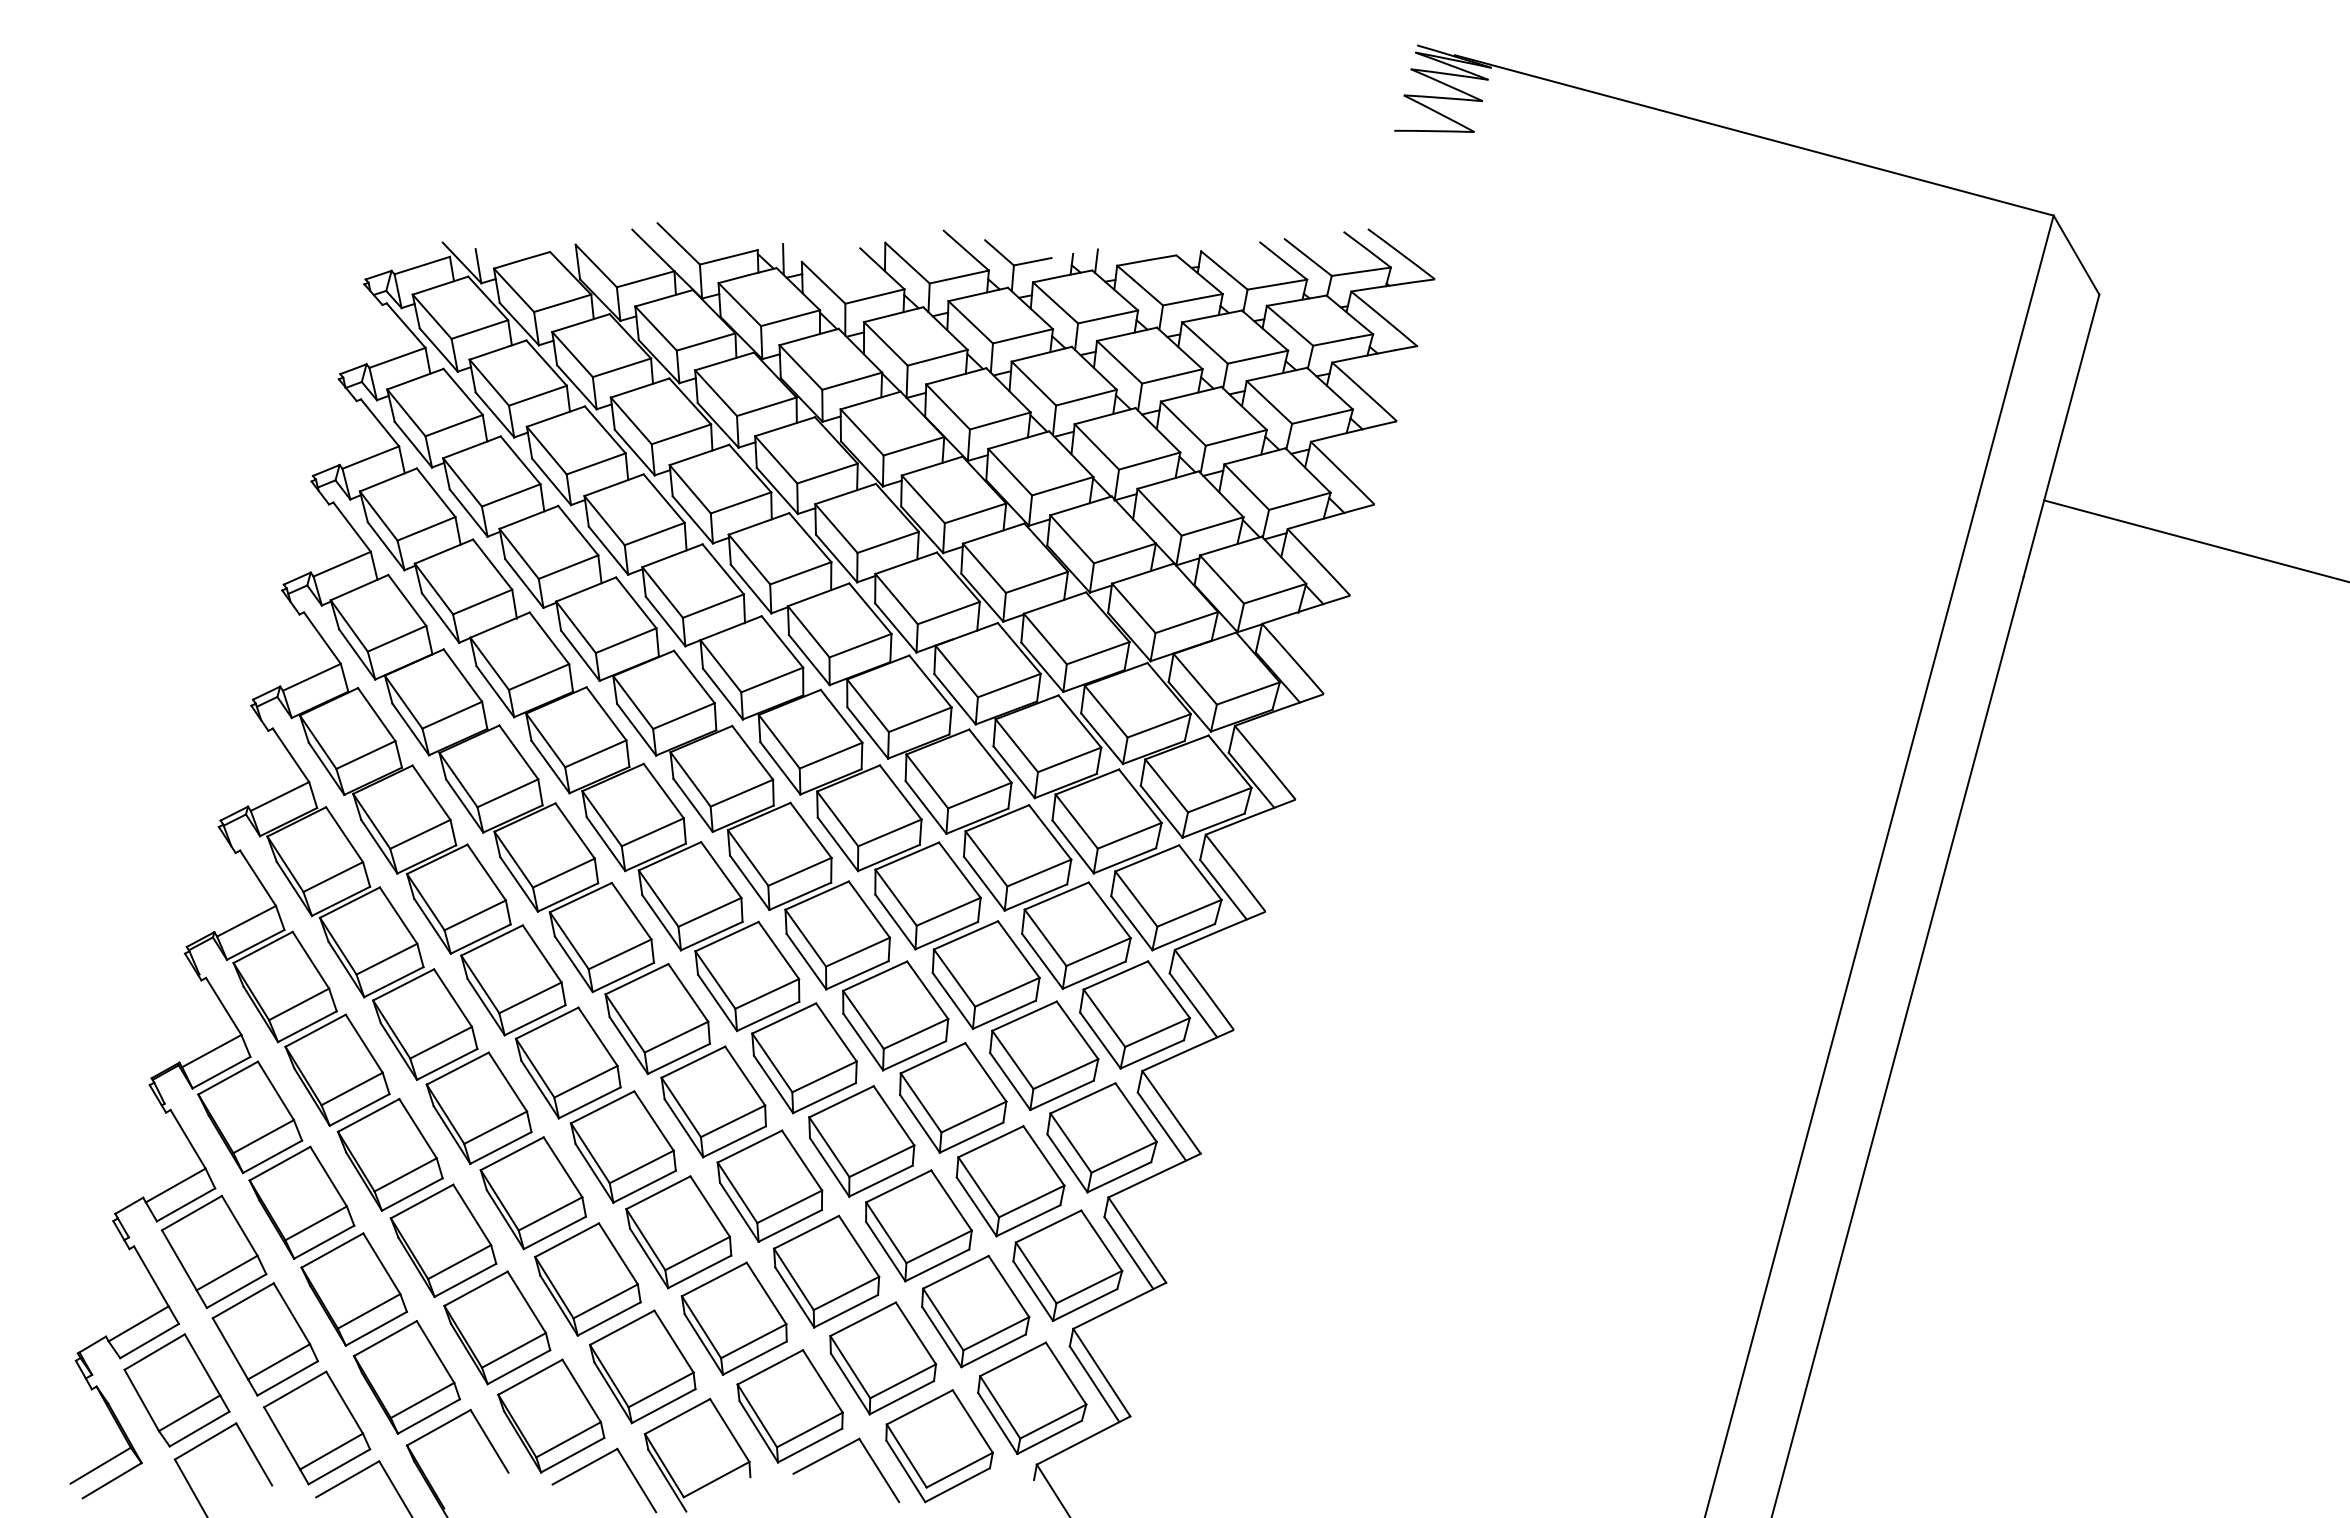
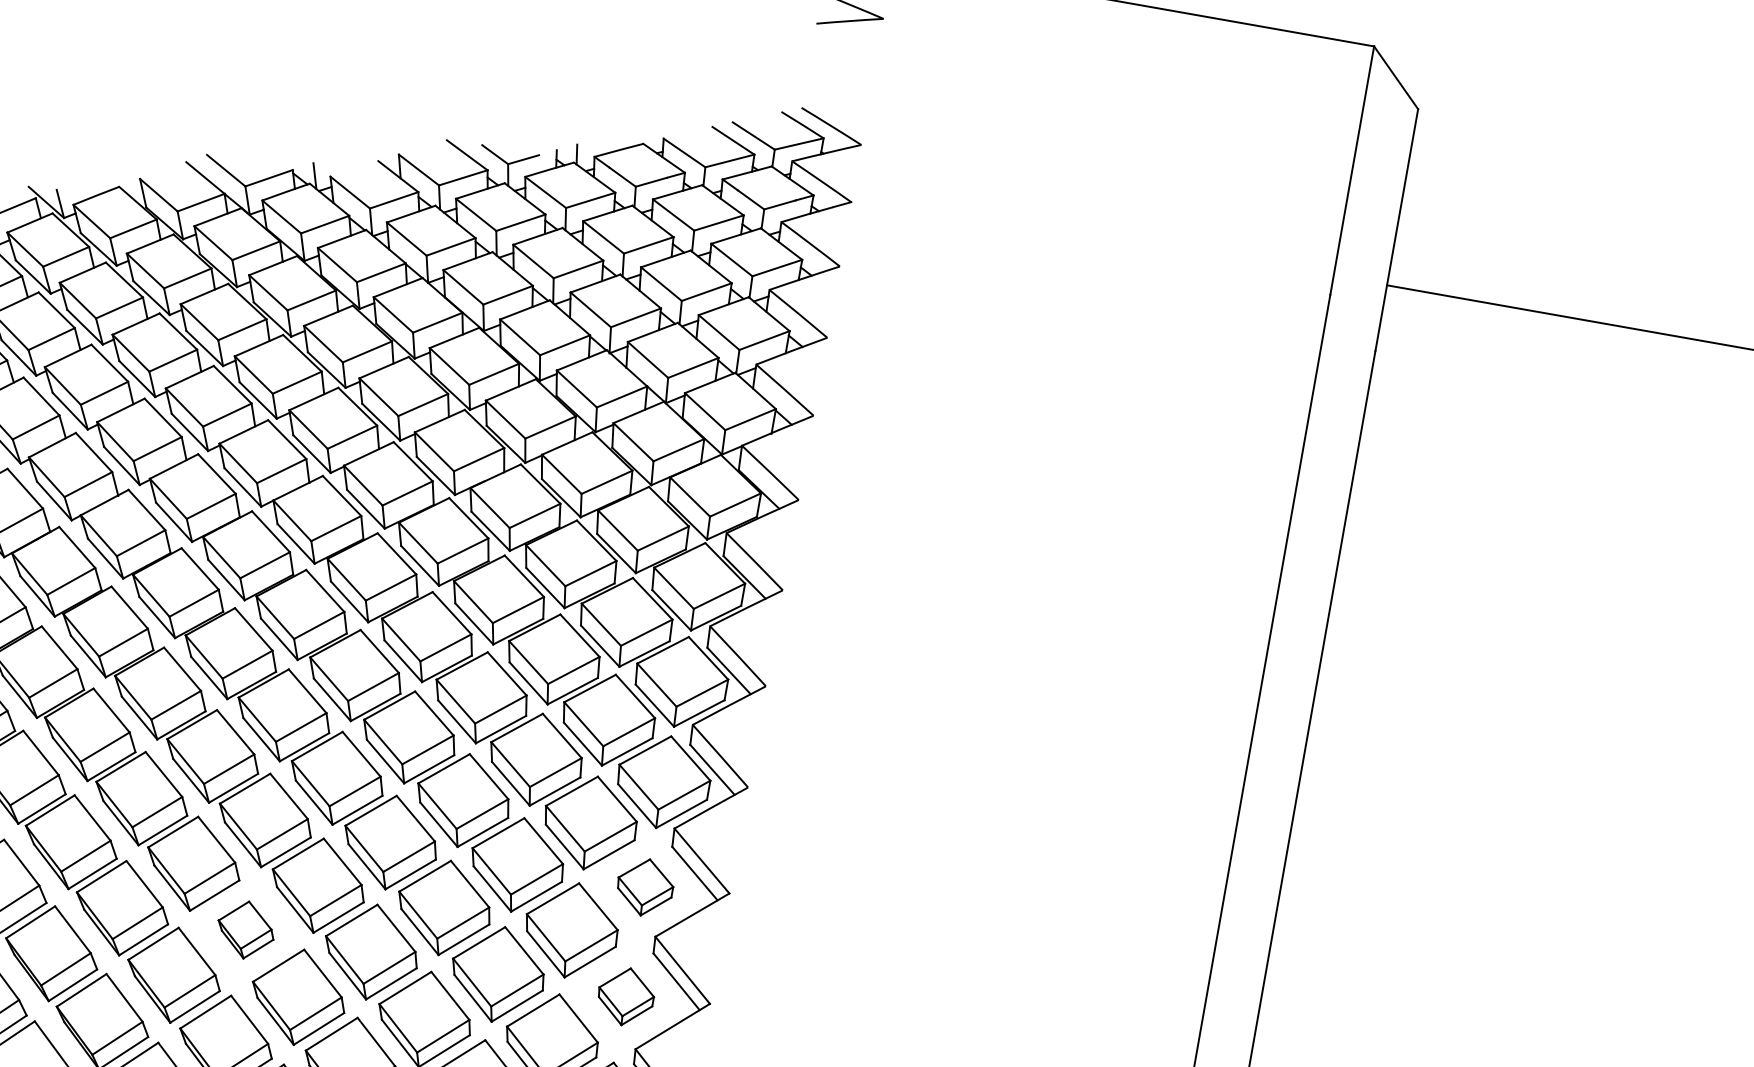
part: (1101, 1137) -> (645, 887), size x0.6
part: (623, 1146) -> (246, 929), size x0.6
part: (1067, 1265) -> (626, 996), size x0.6

